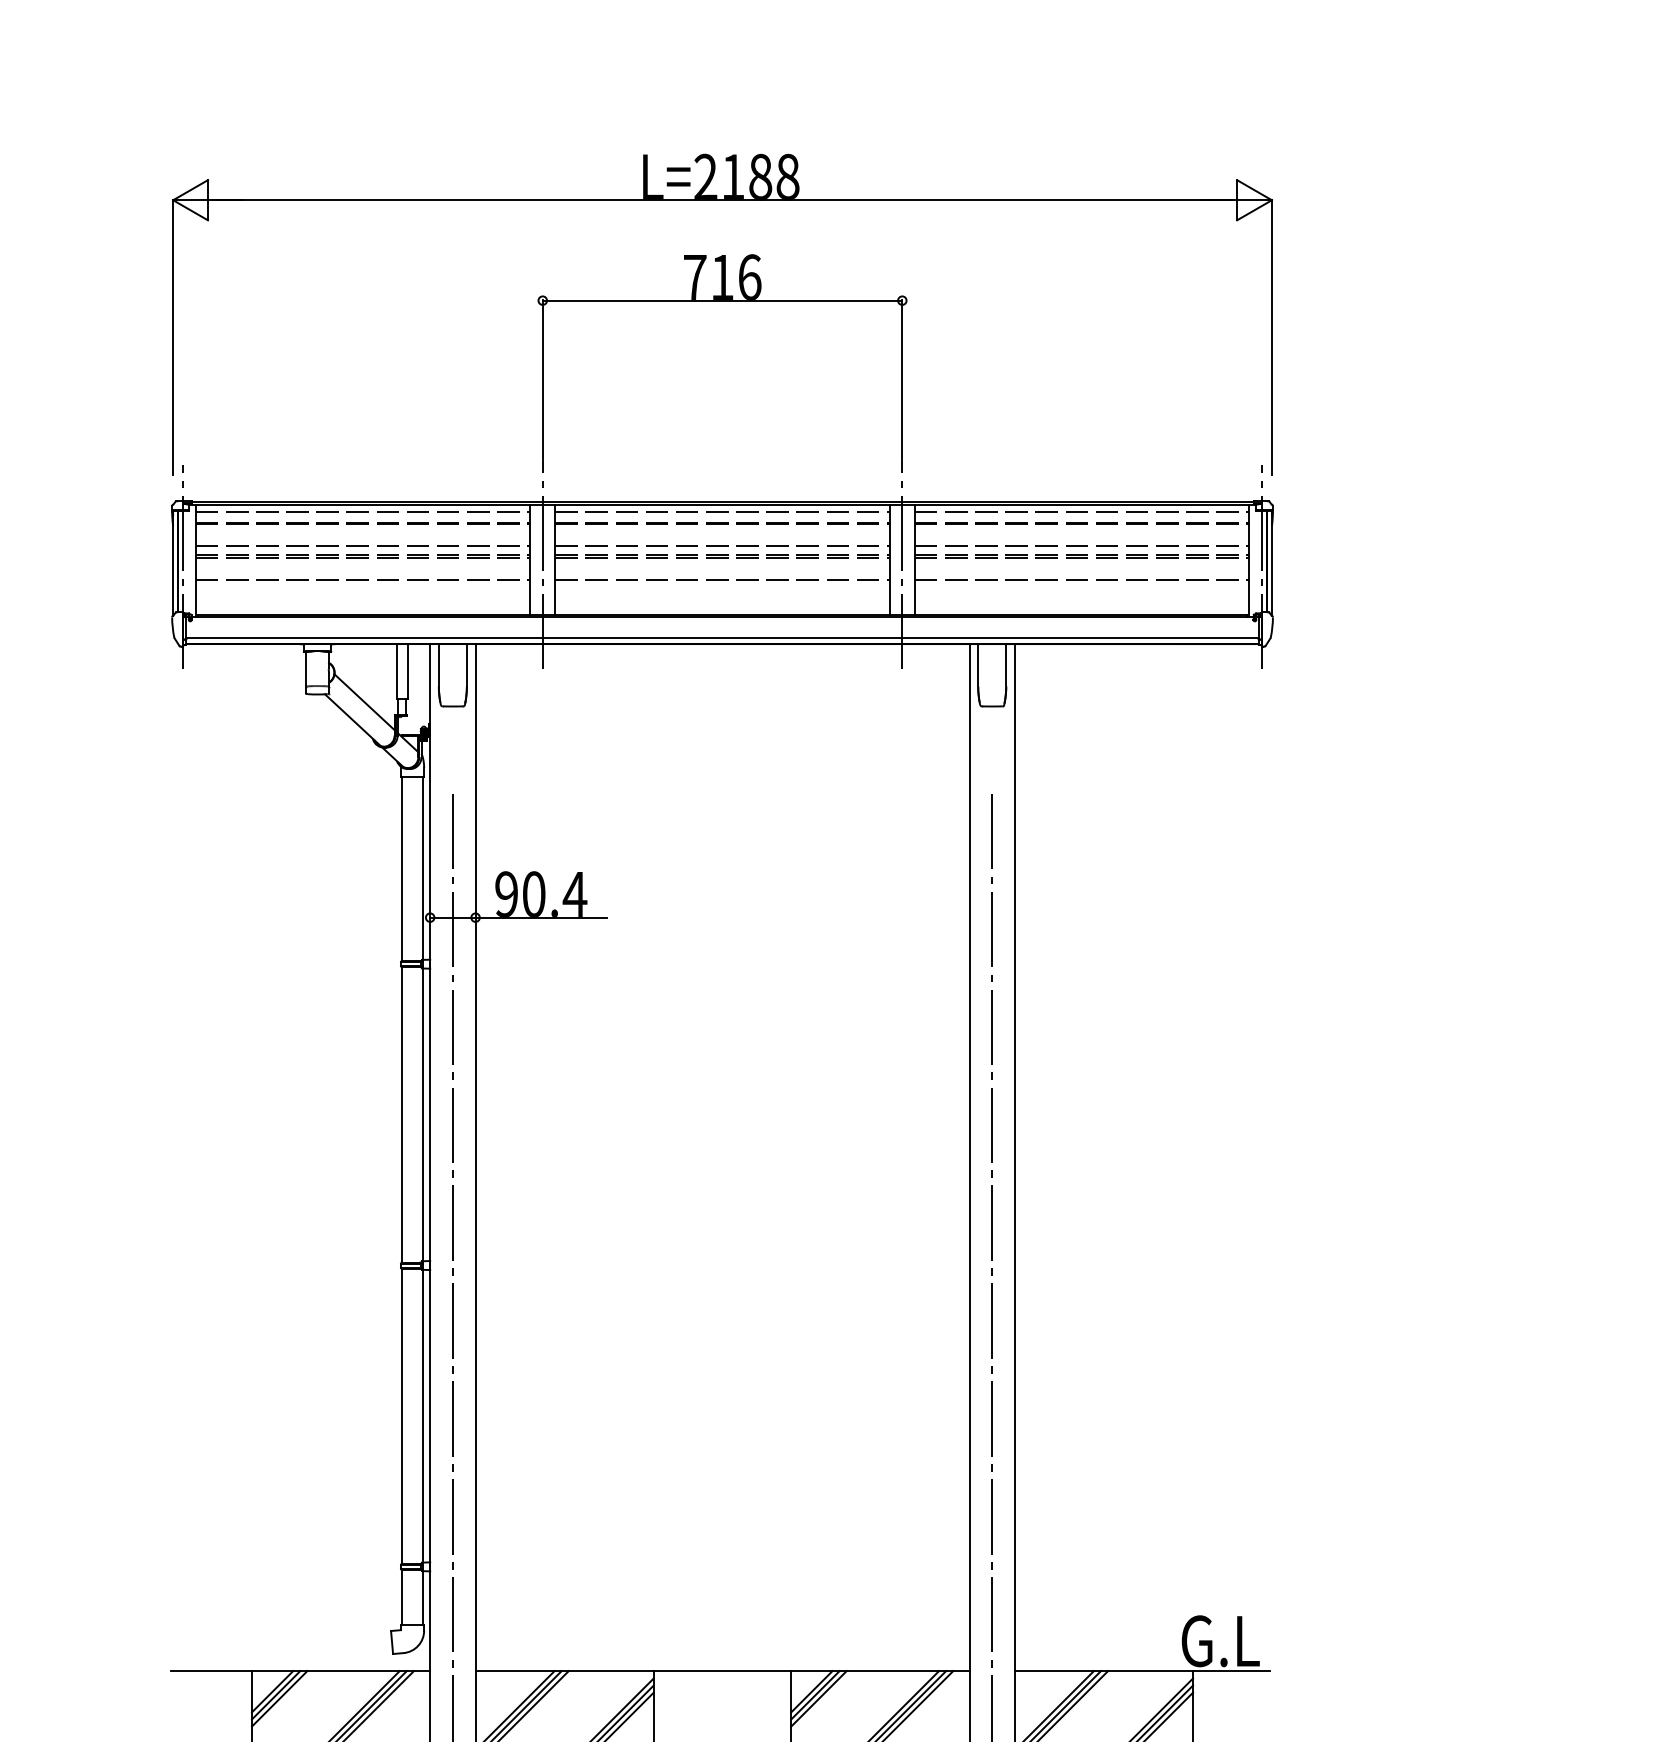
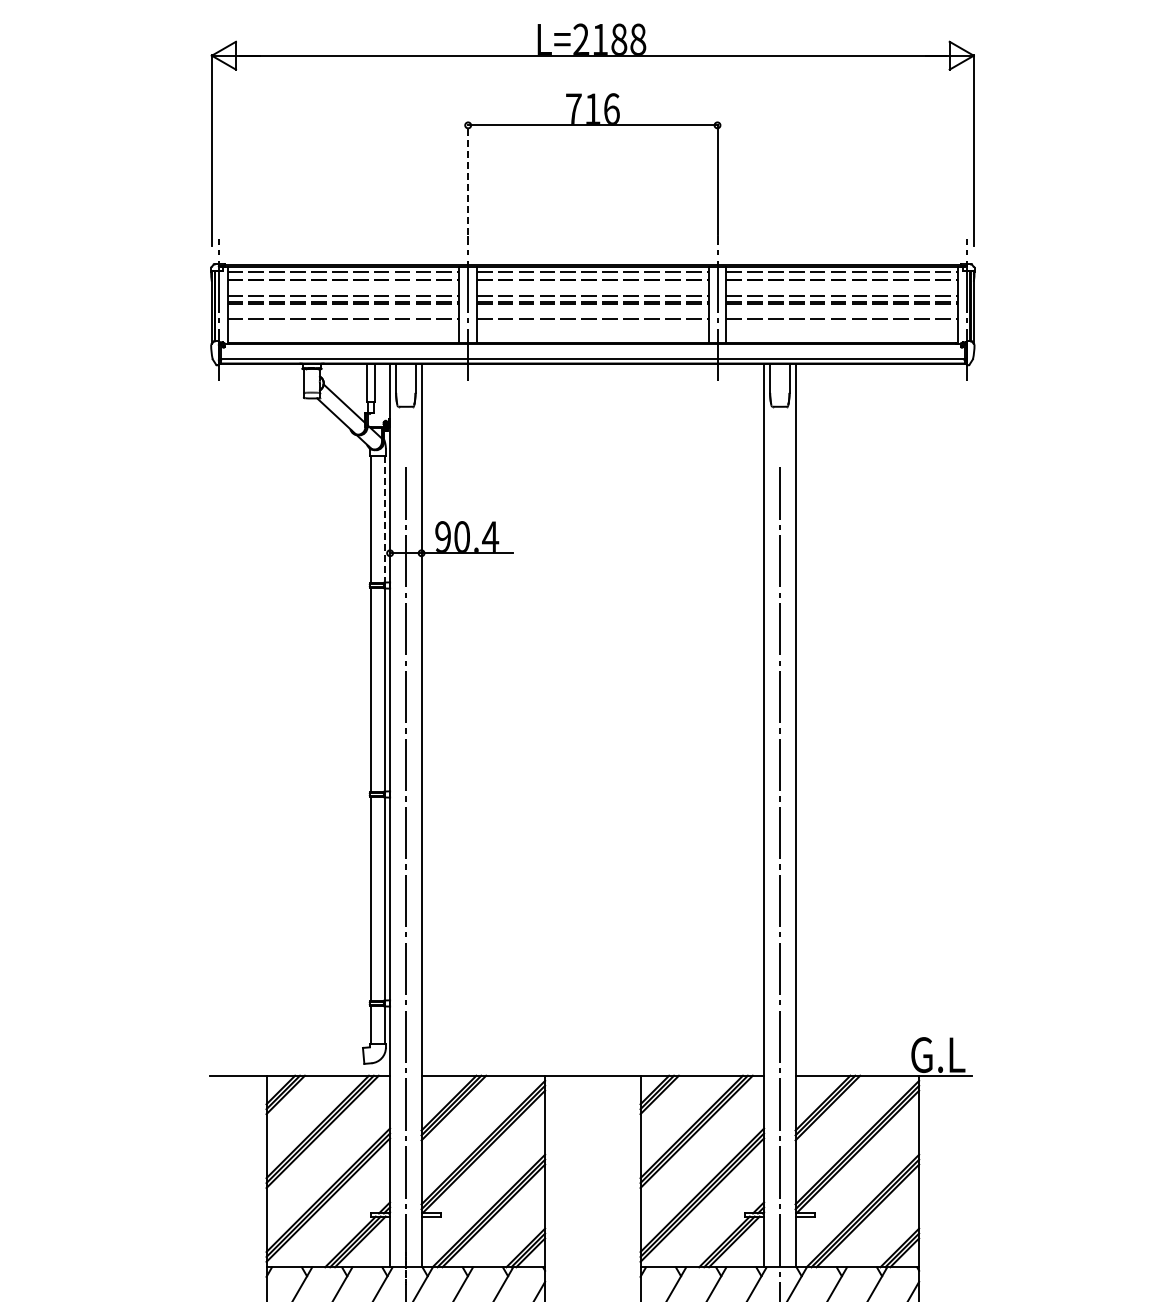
line: (543, 378) -> (468, 179), solid -> dashed
line: (423, 868) -> (385, 519), solid -> dashed

